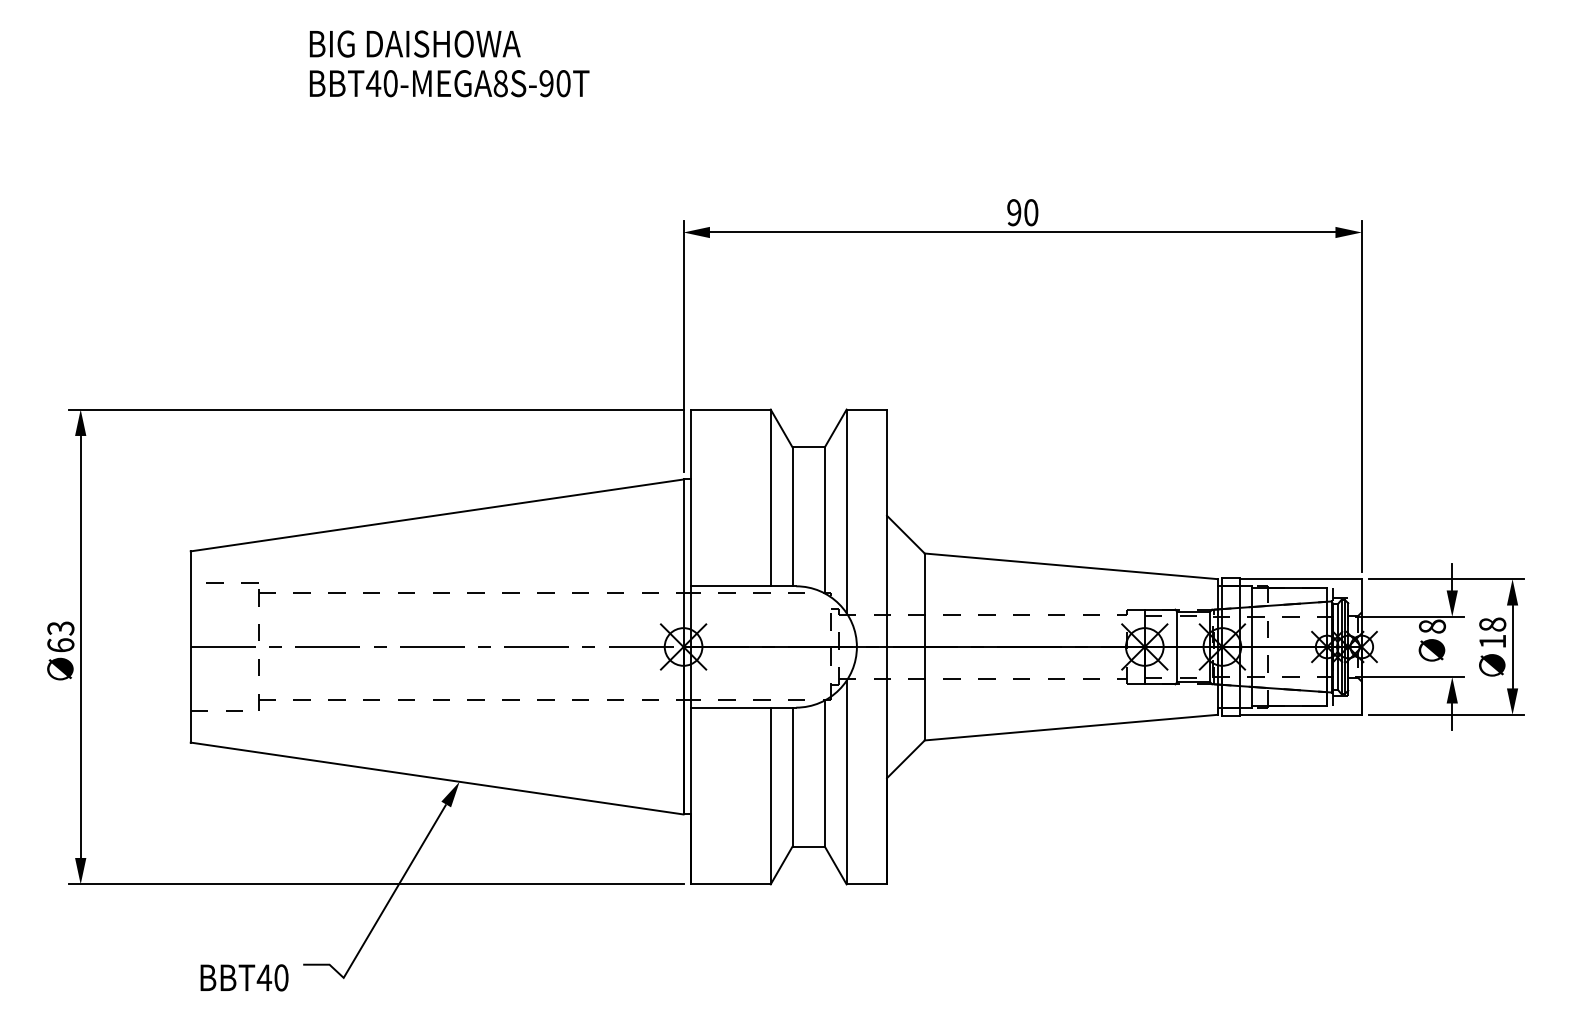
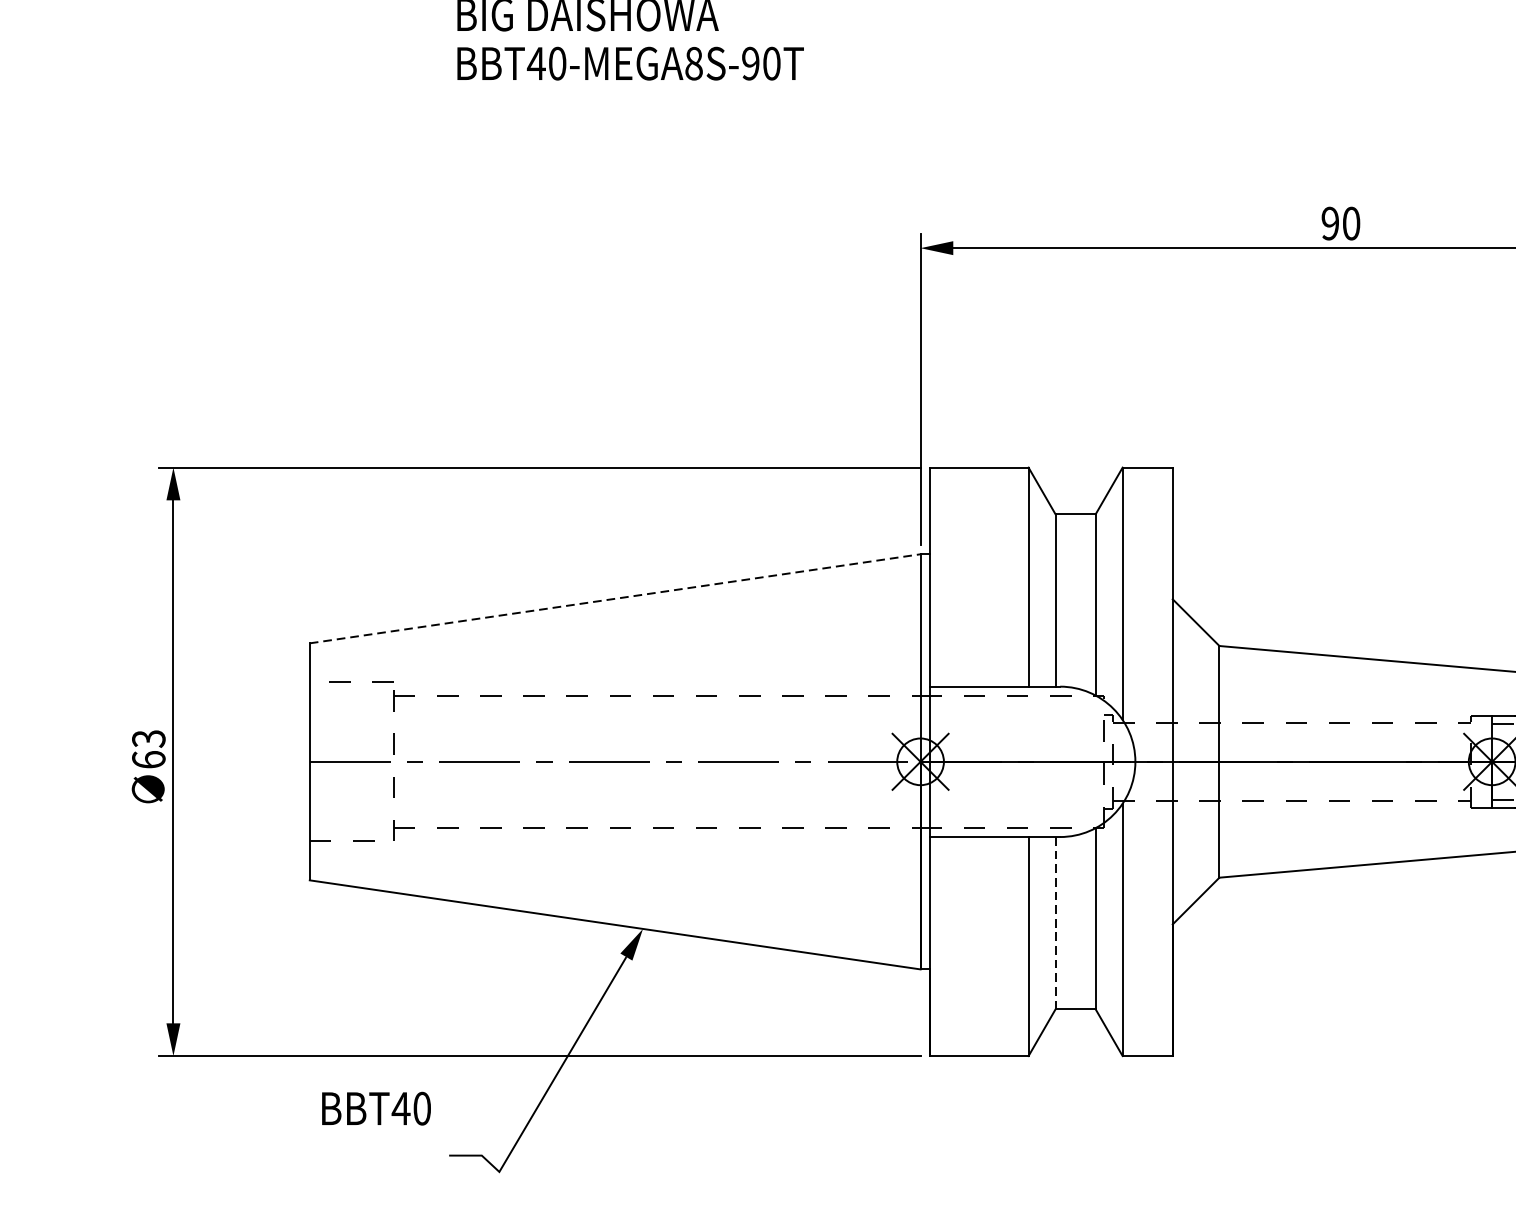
line: (437, 515) -> (615, 598), solid -> dashed
line: (792, 777) -> (1055, 923), solid -> dashed
text: (244, 977) -> (376, 1108), moved

